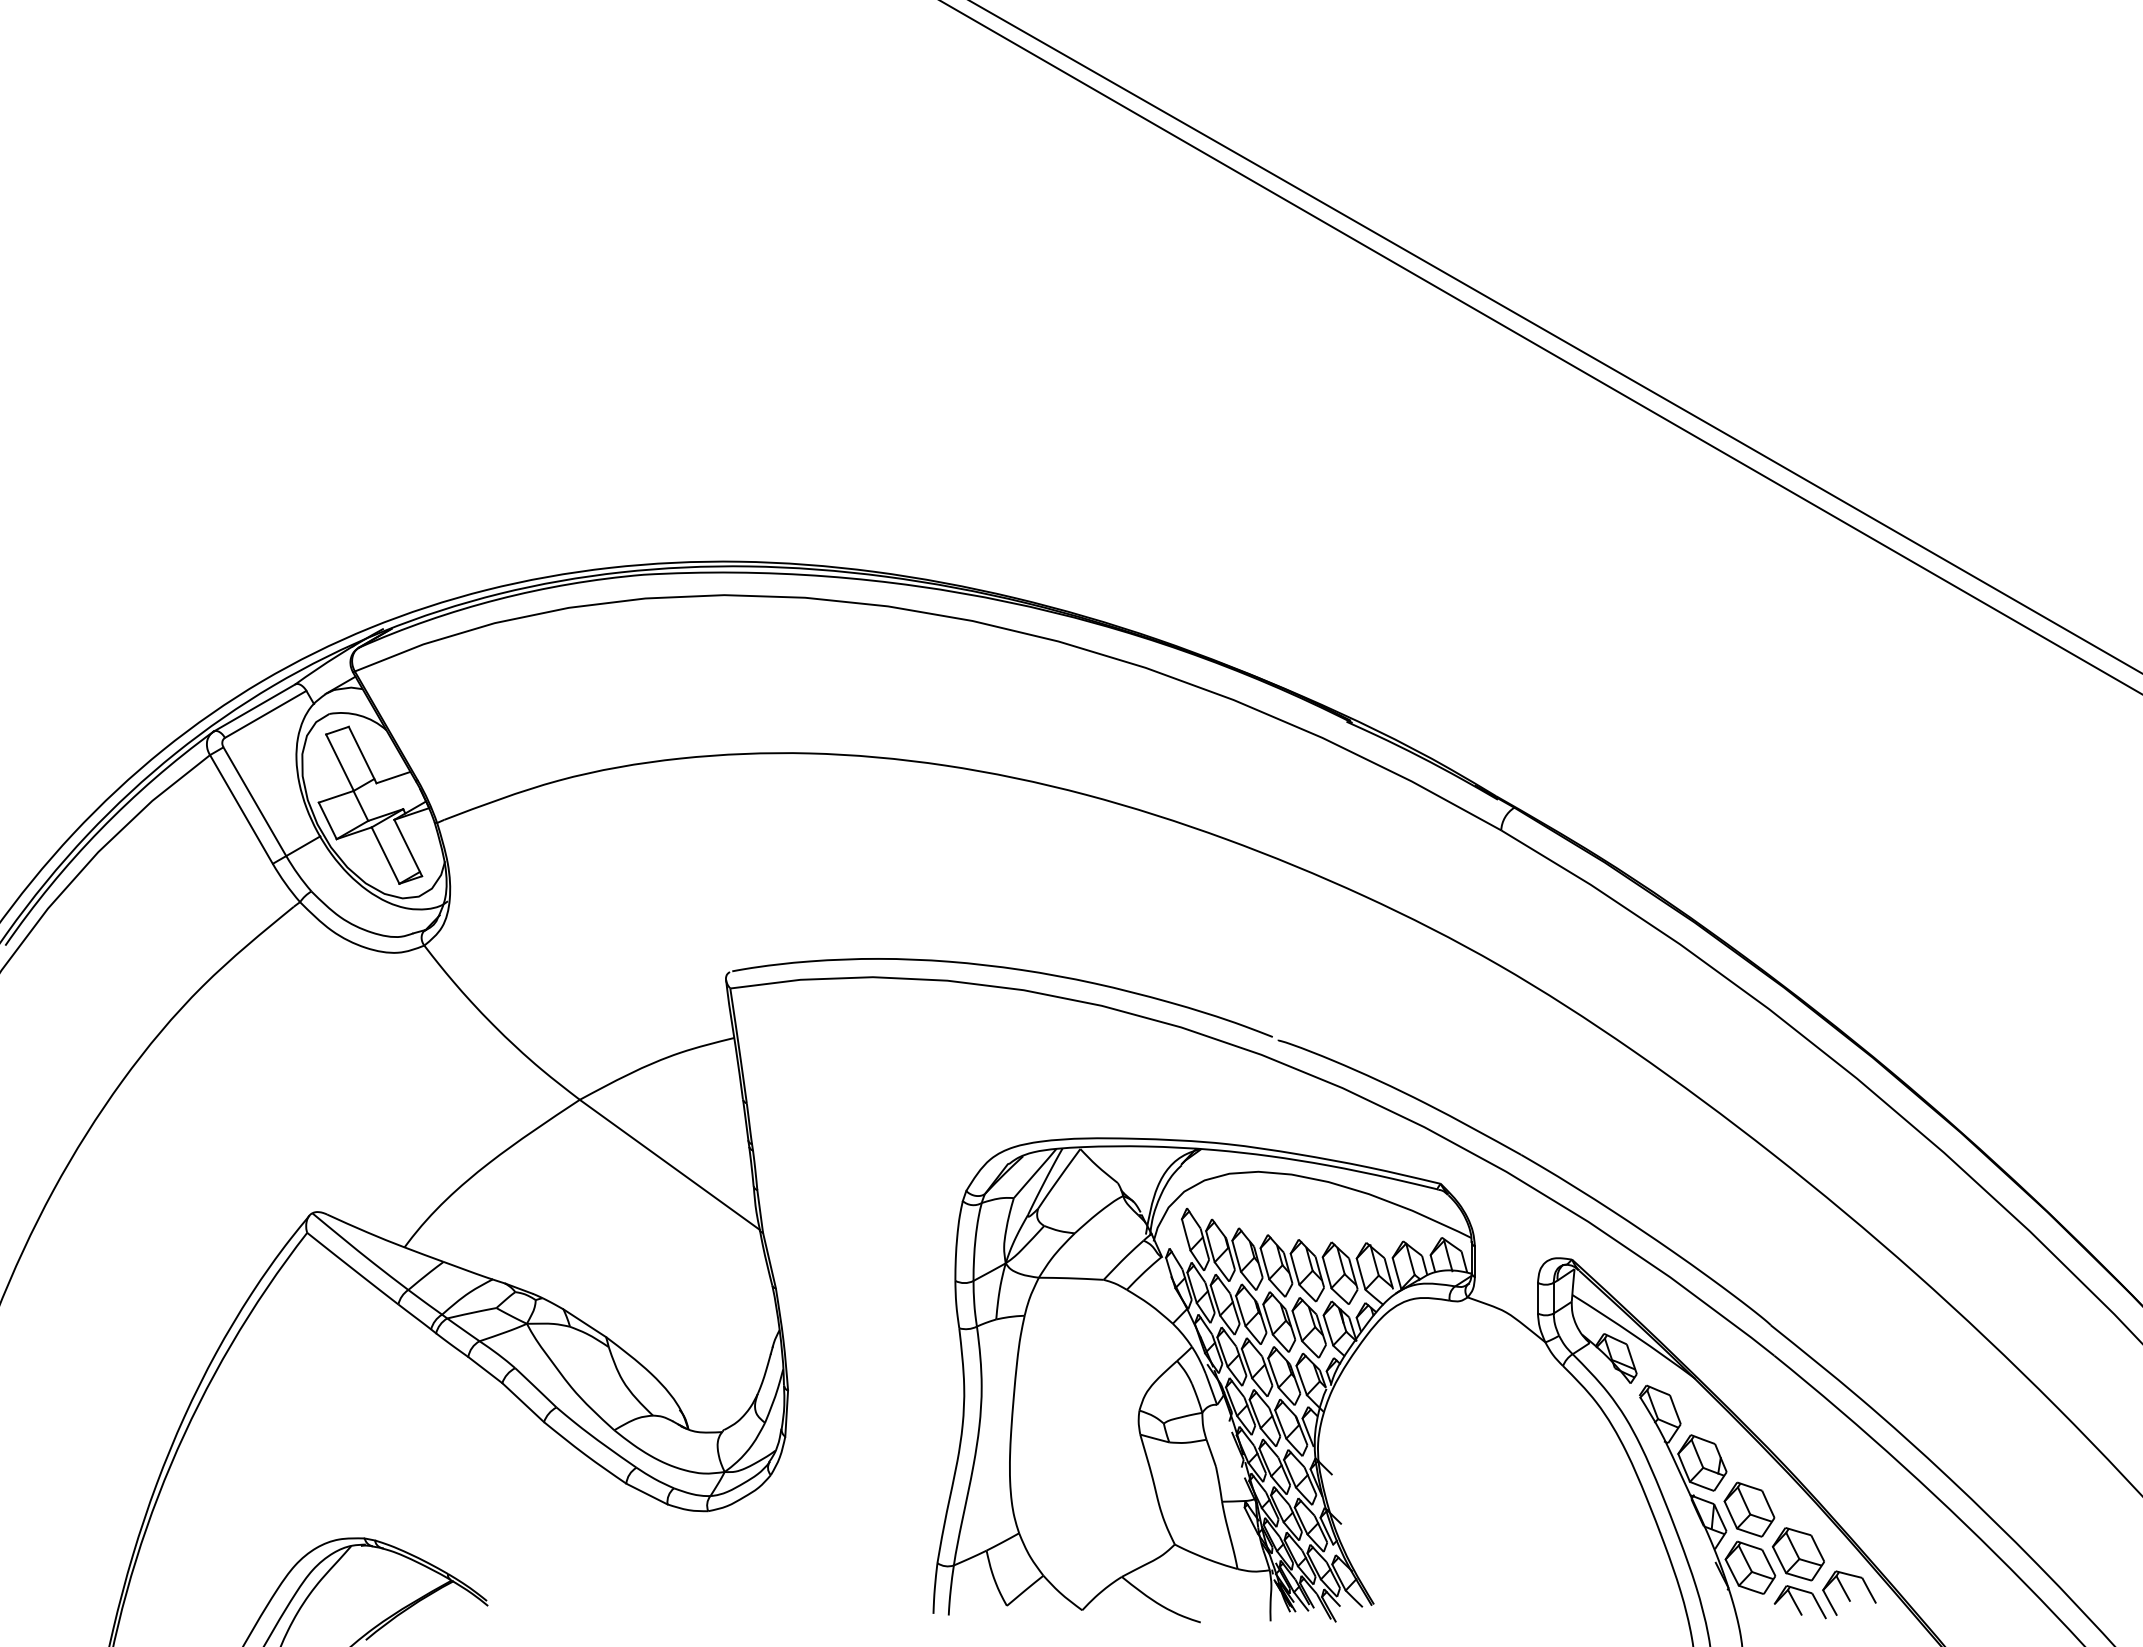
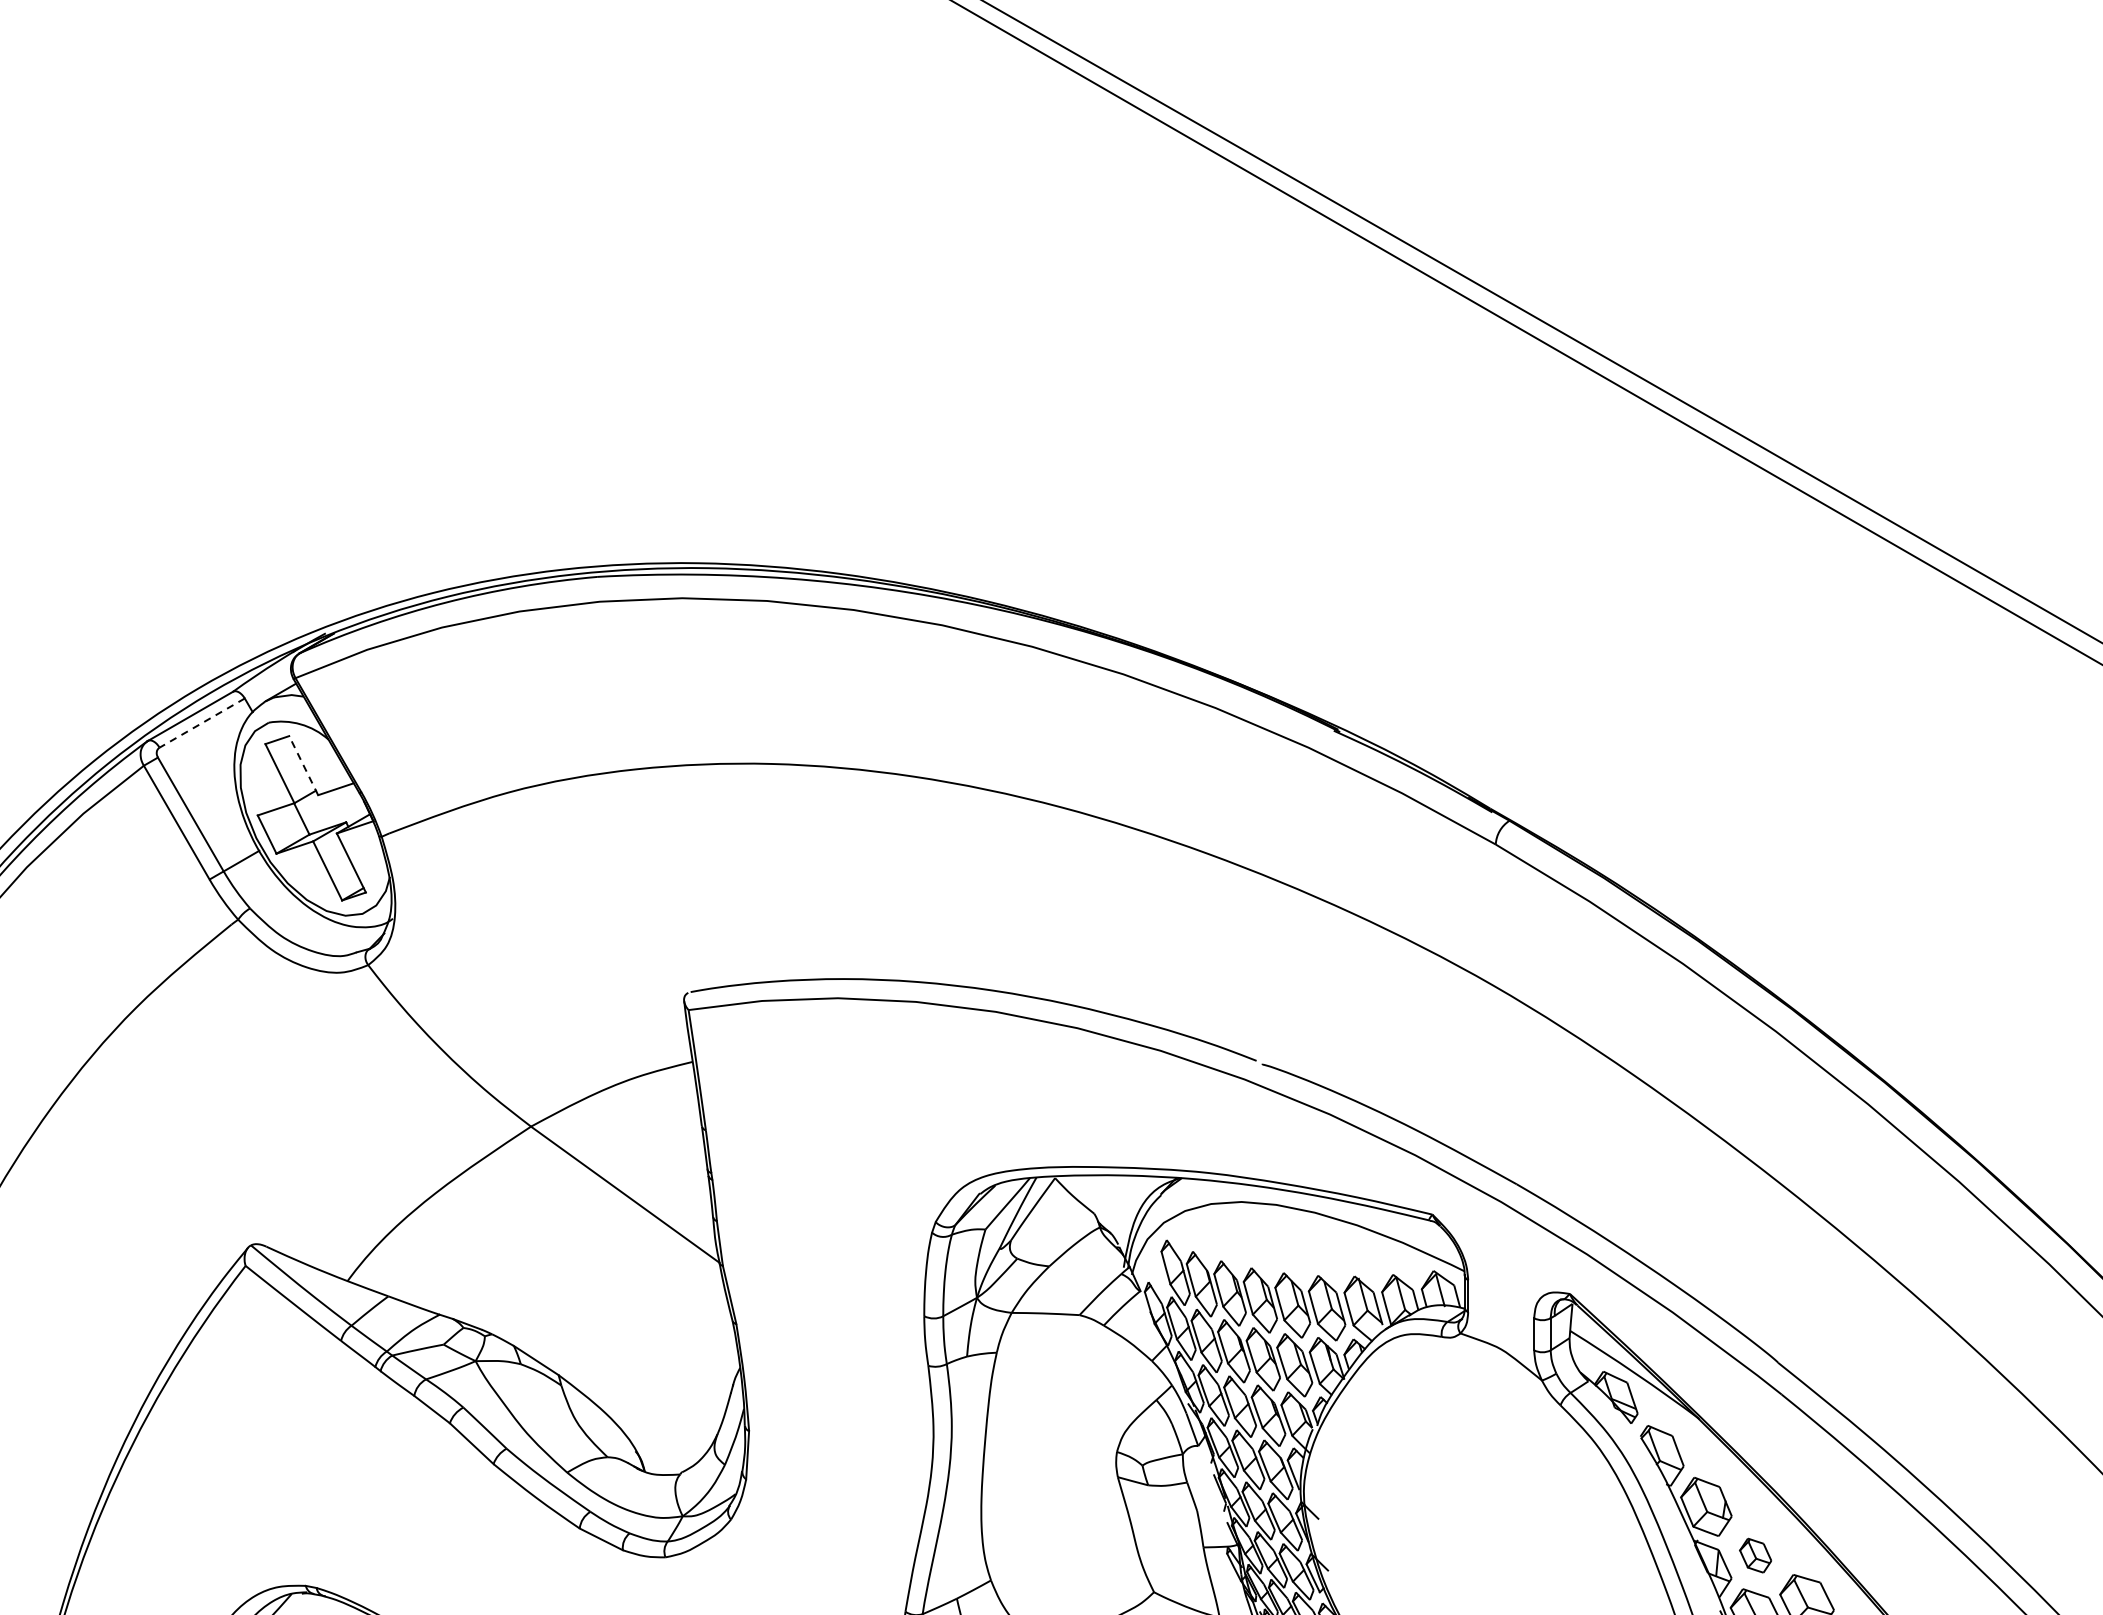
line: (265, 714) -> (201, 723), solid -> dashed
line: (362, 754) -> (303, 765), solid -> dashed
part: (1749, 1509) -> (1755, 1555), size x0.6

